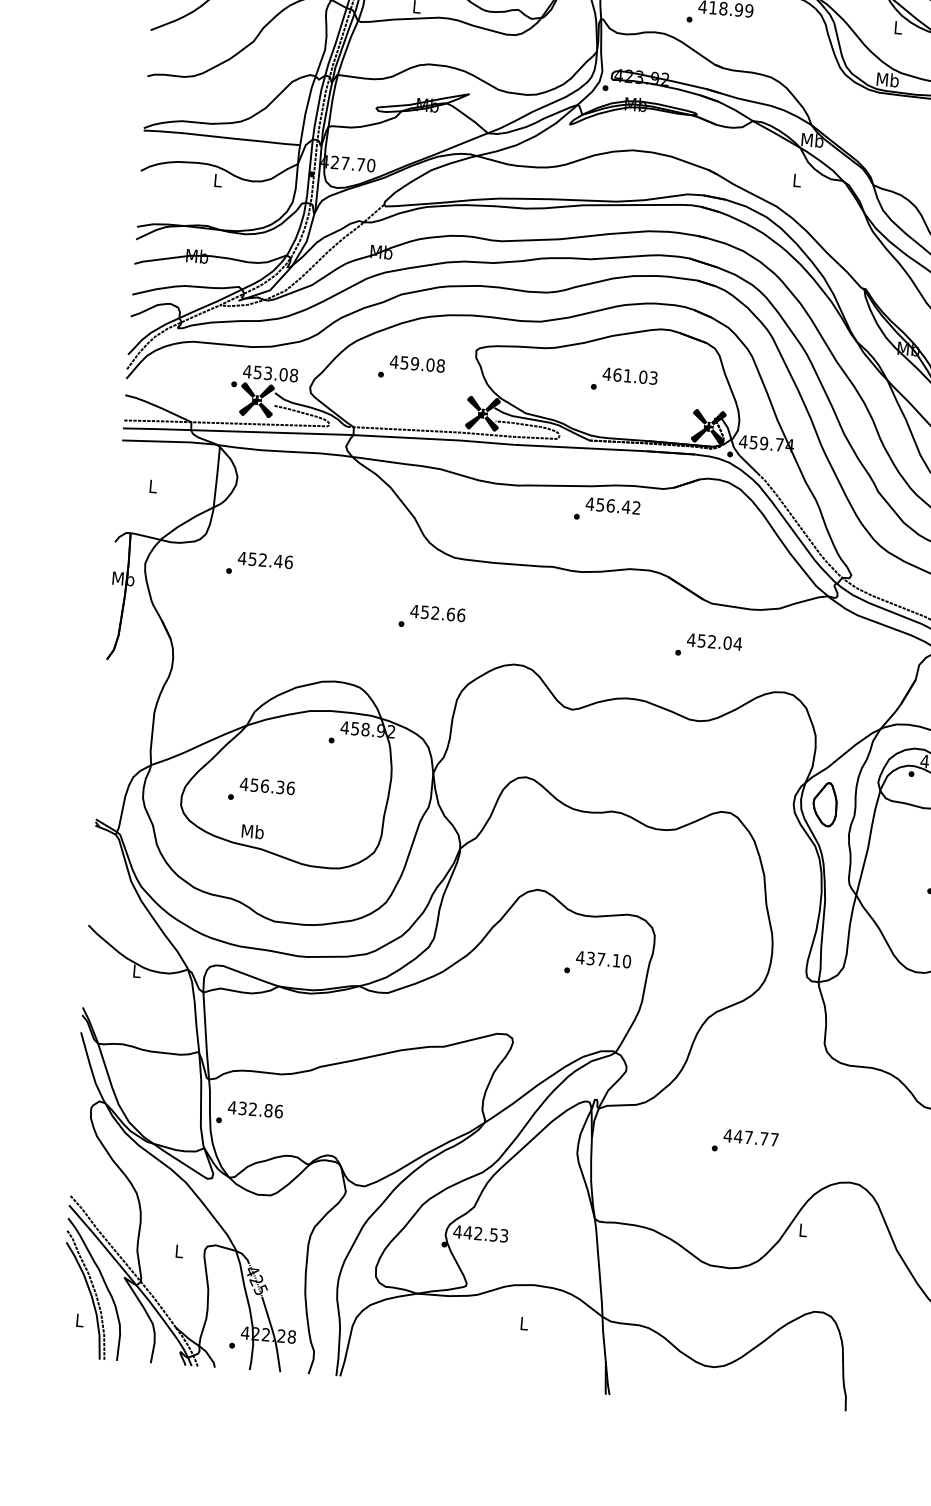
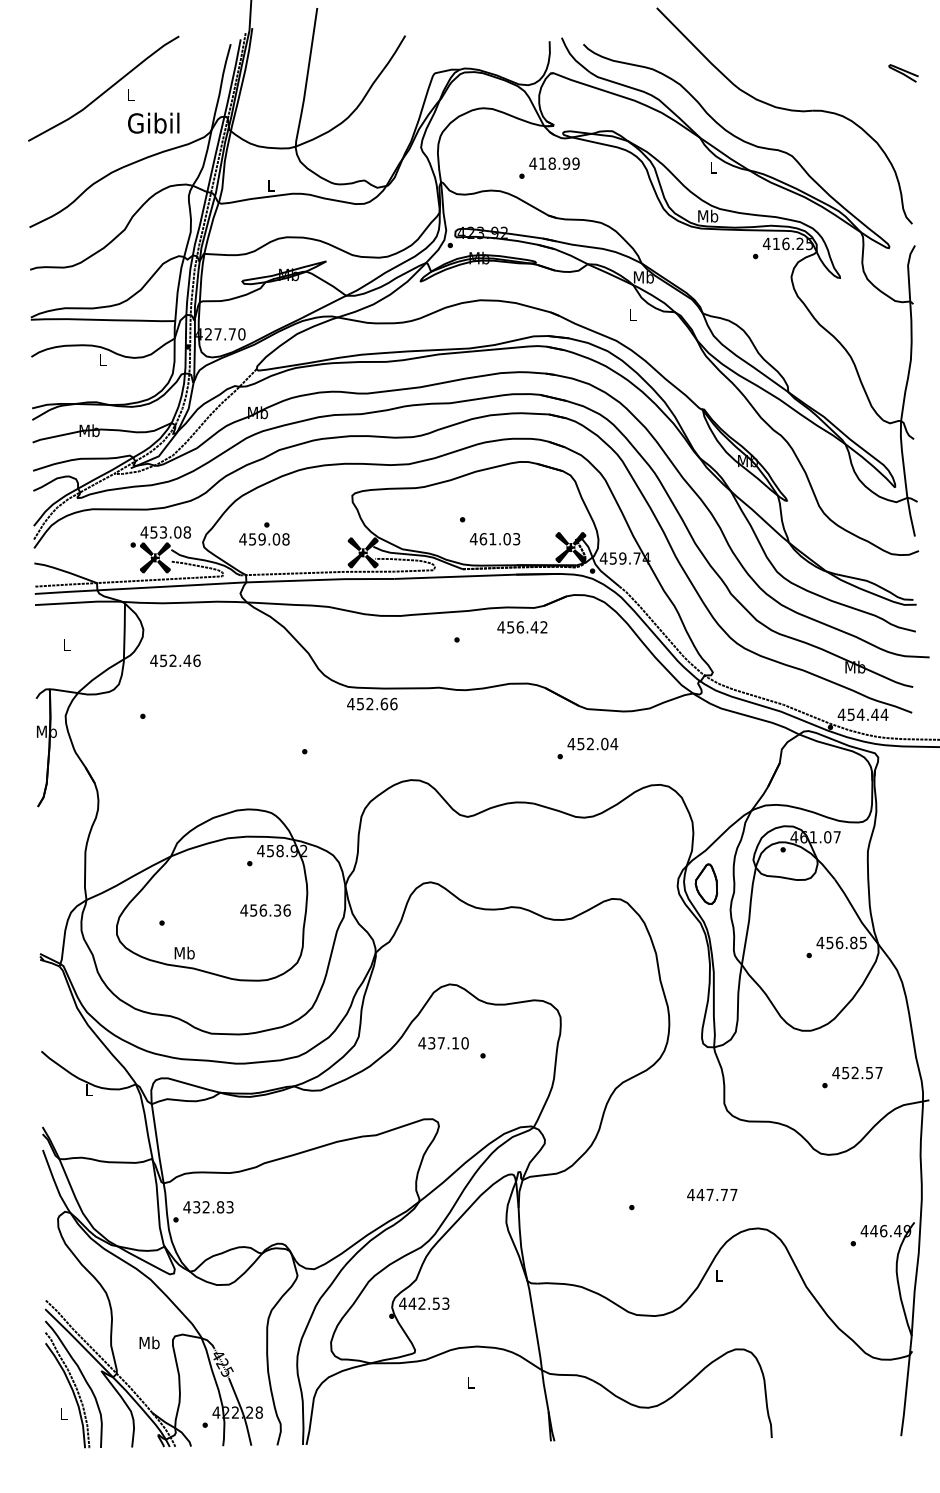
text: (417, 364) -> (264, 539), moved
text: (629, 376) -> (494, 539), moved
text: (613, 506) -> (522, 627), moved
text: (265, 560) -> (175, 660), moved
text: (438, 612) -> (372, 703), moved
text: (267, 786) -> (265, 910), moved
text: (603, 959) -> (443, 1043), moved
text: (278, 1111) -> (229, 1207), 432.86 -> 432.83
text: (751, 1137) -> (712, 1194), moved
text: (179, 1250) -> (149, 1342), L -> Mb

